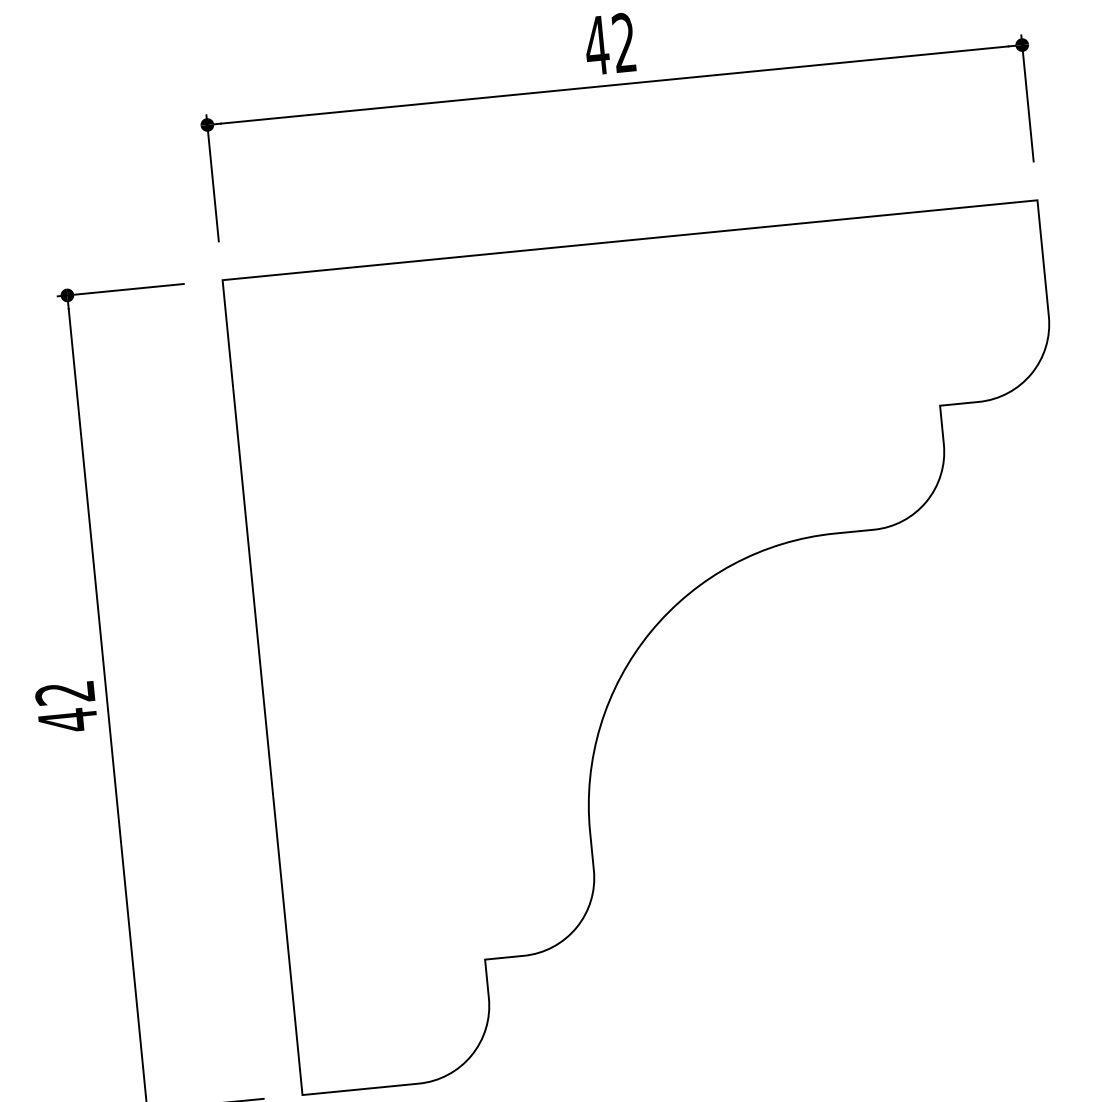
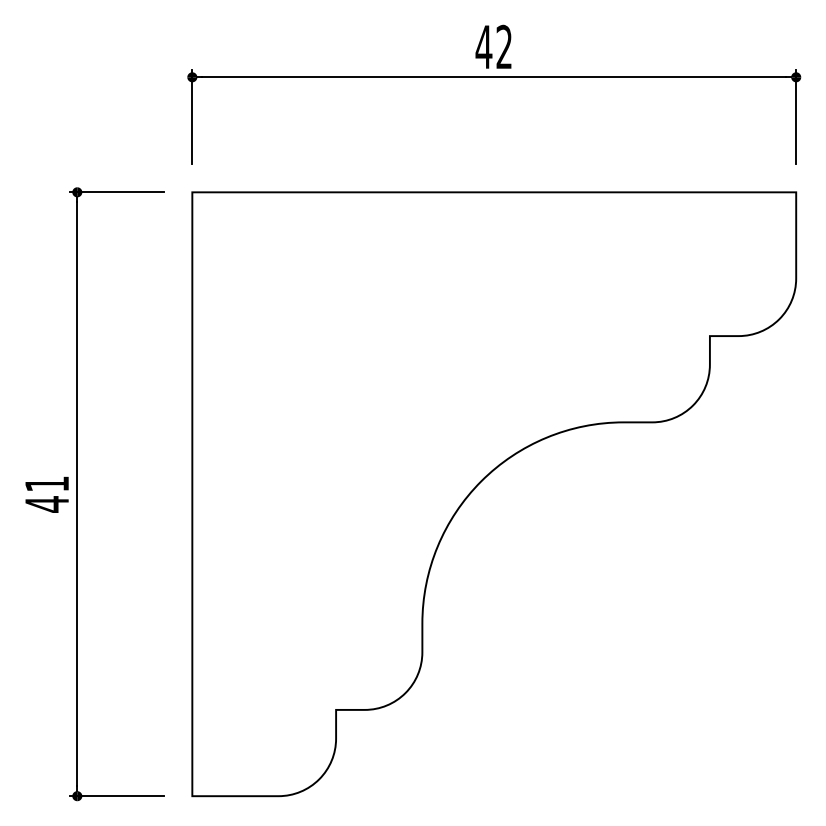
text: (64, 692) -> (46, 483), 42 -> 41

